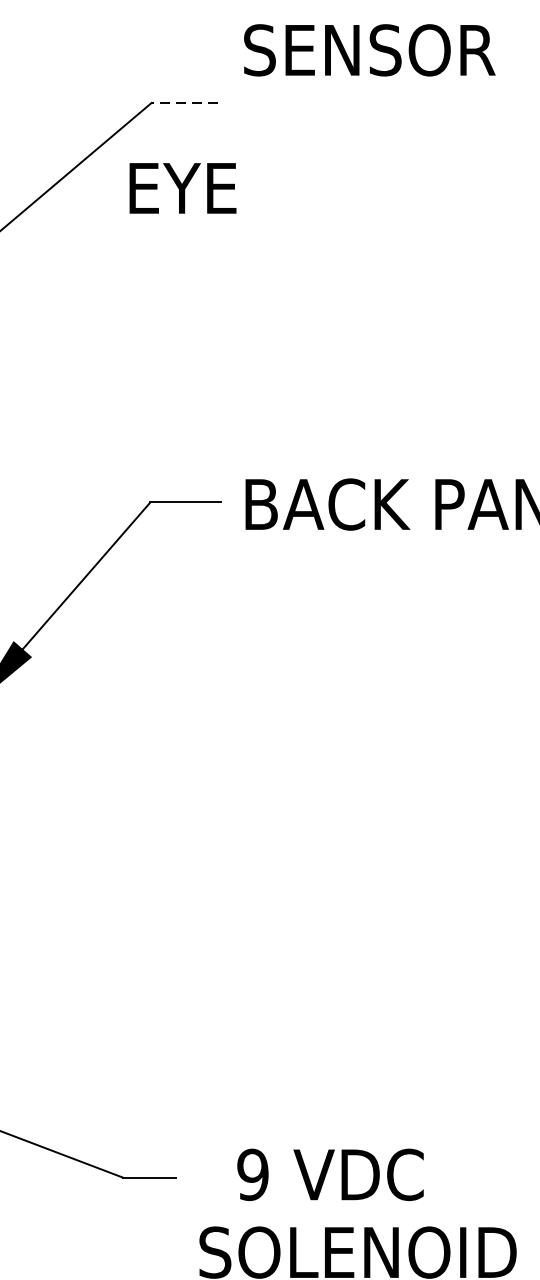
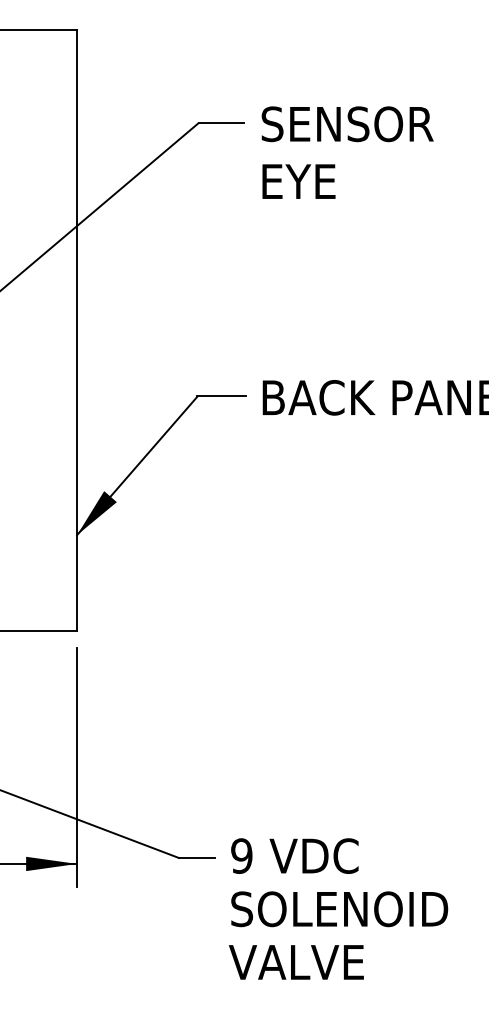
text: (369, 50) -> (347, 124), moved
line: (185, 103) -> (221, 123), dashed -> solid
text: (182, 188) -> (298, 181), moved
text: (329, 1173) -> (294, 855), moved

